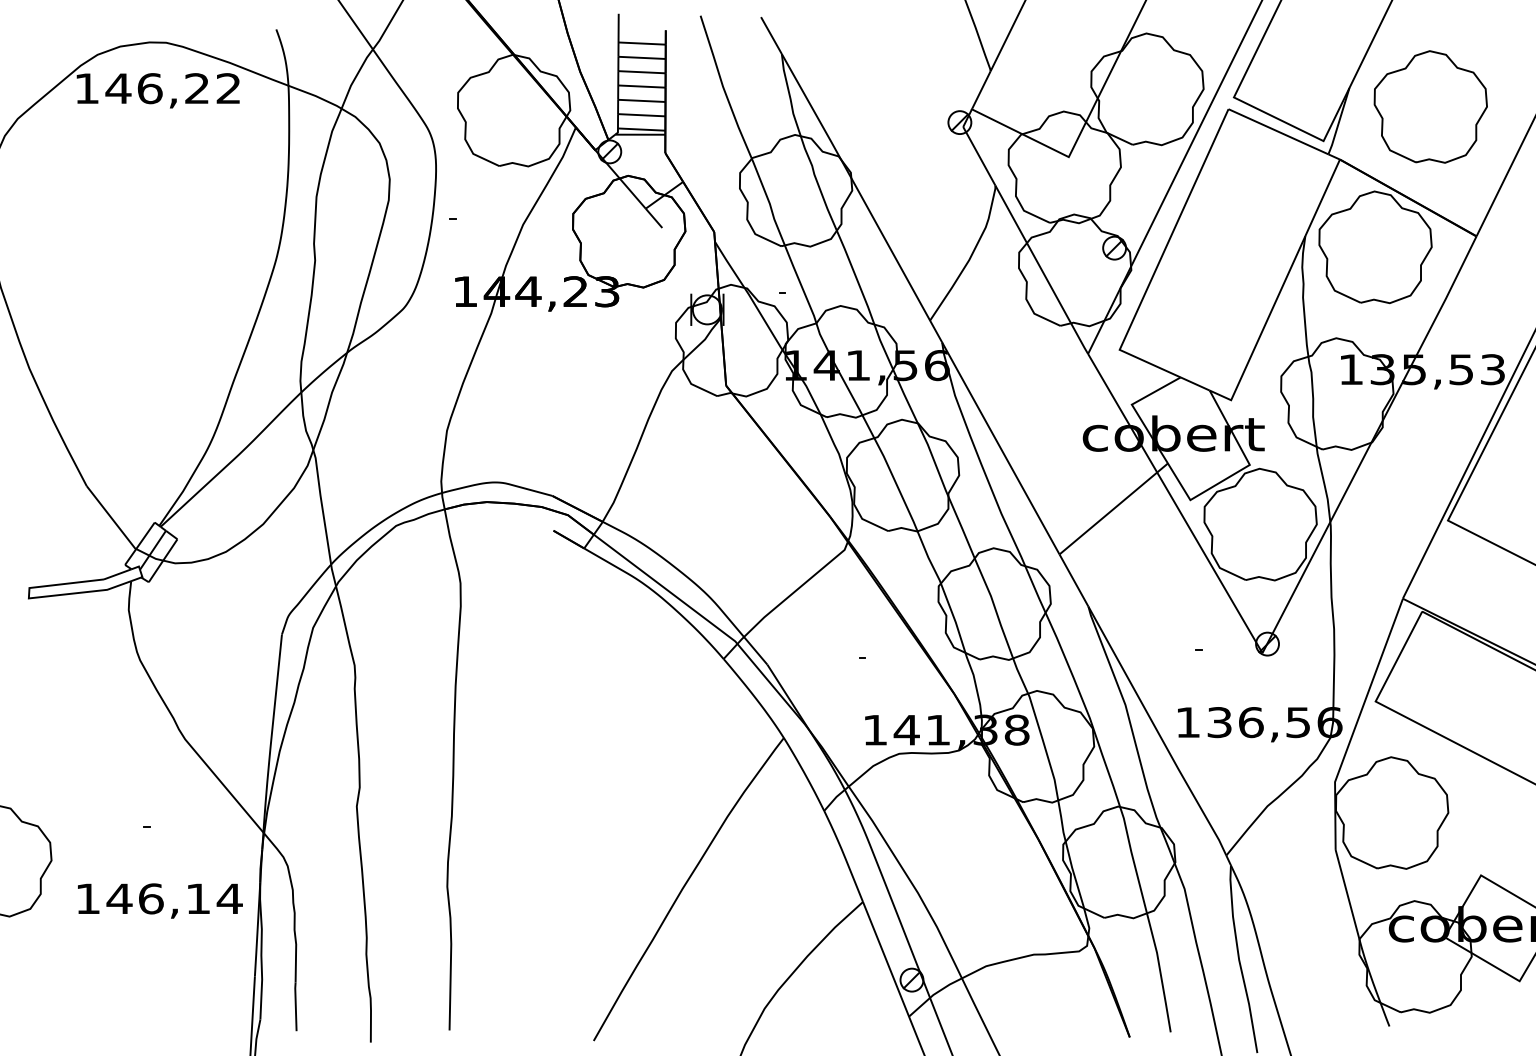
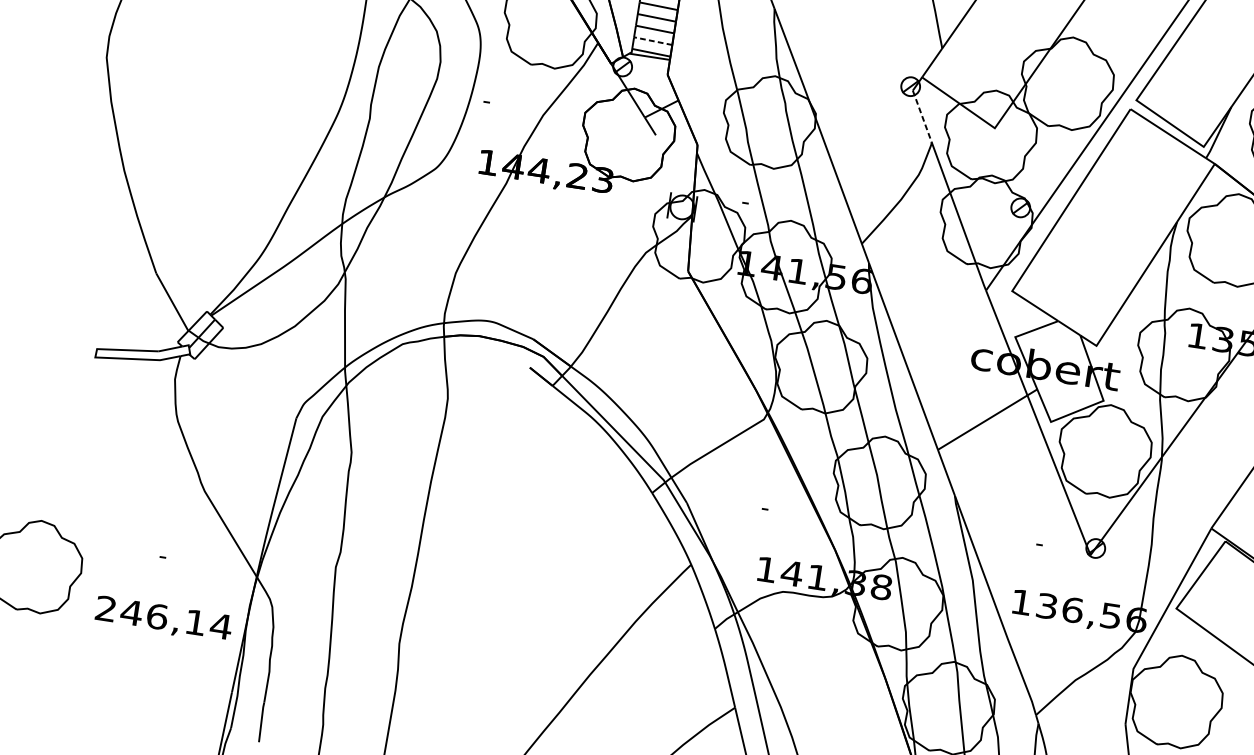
line: (641, 115) -> (652, 41), solid -> dashed
line: (979, 156) -> (922, 116), solid -> dashed
text: (87, 898) -> (105, 608), 146,14 -> 246,14

